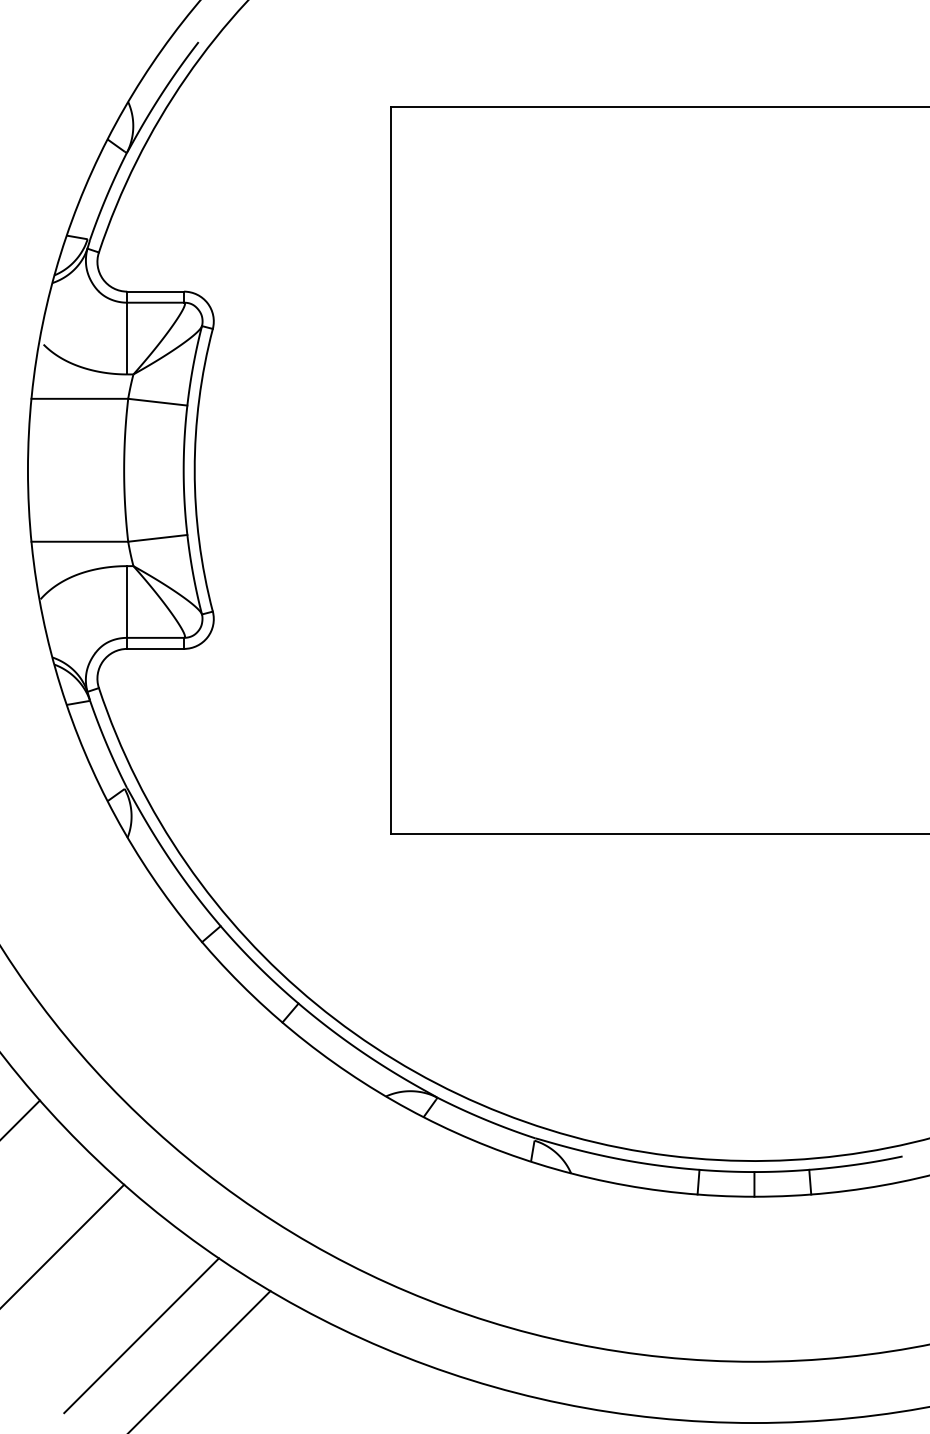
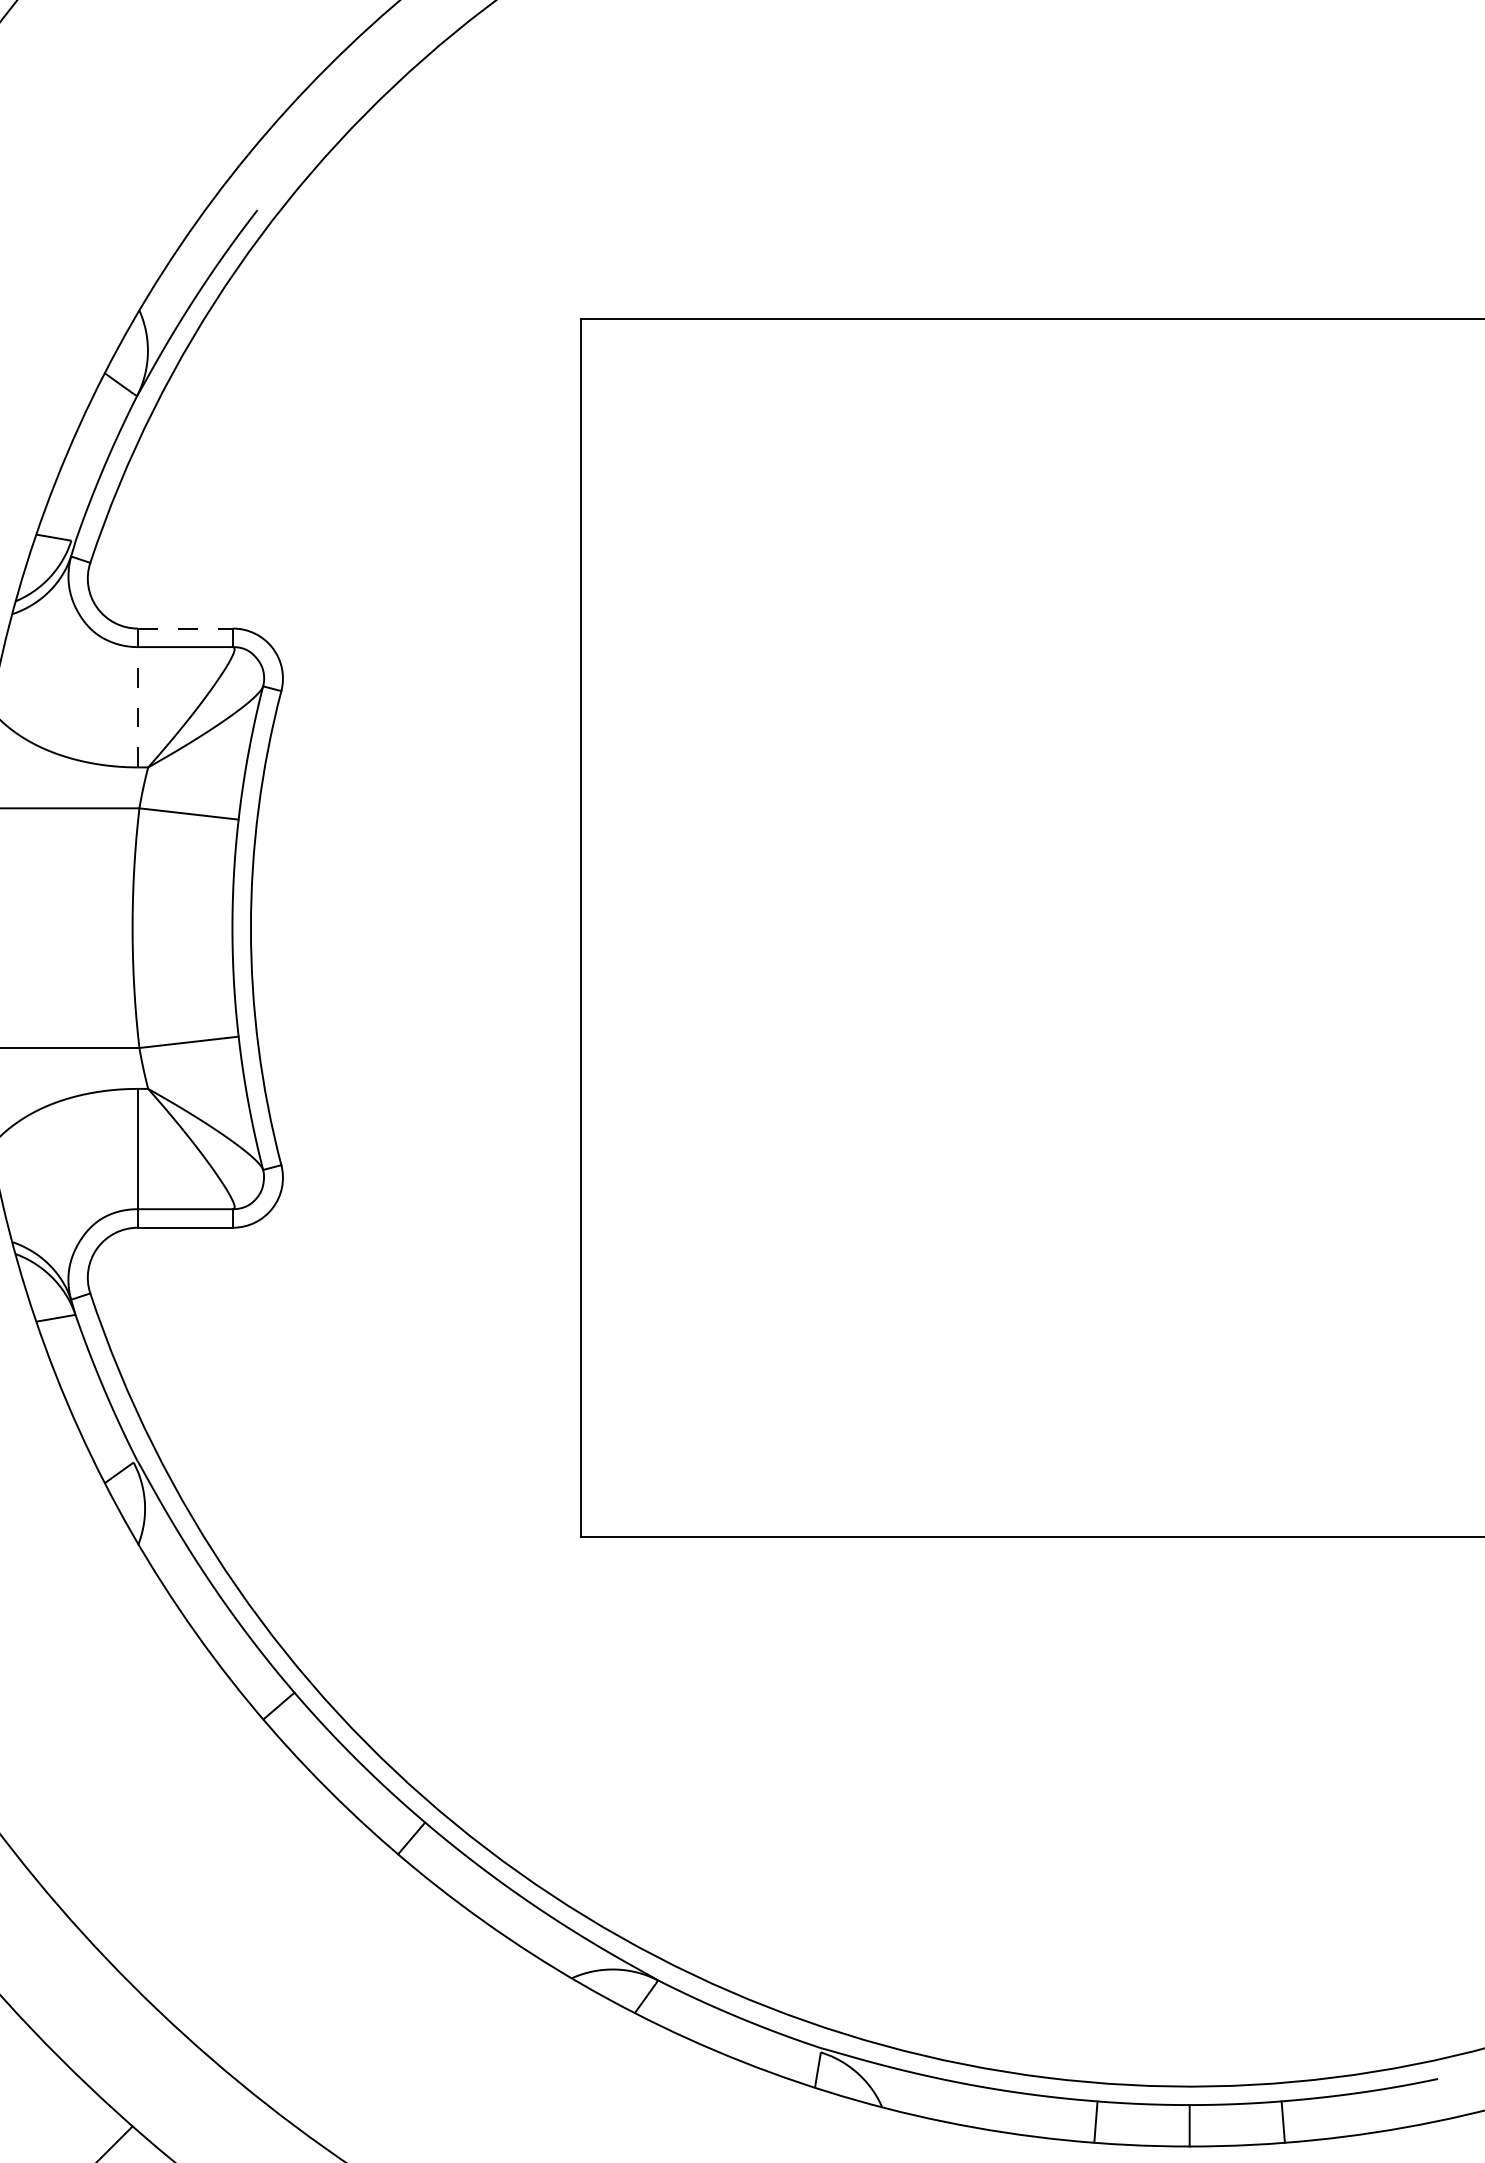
line: (156, 291) -> (186, 628), solid -> dashed
line: (127, 338) -> (138, 707), solid -> dashed

